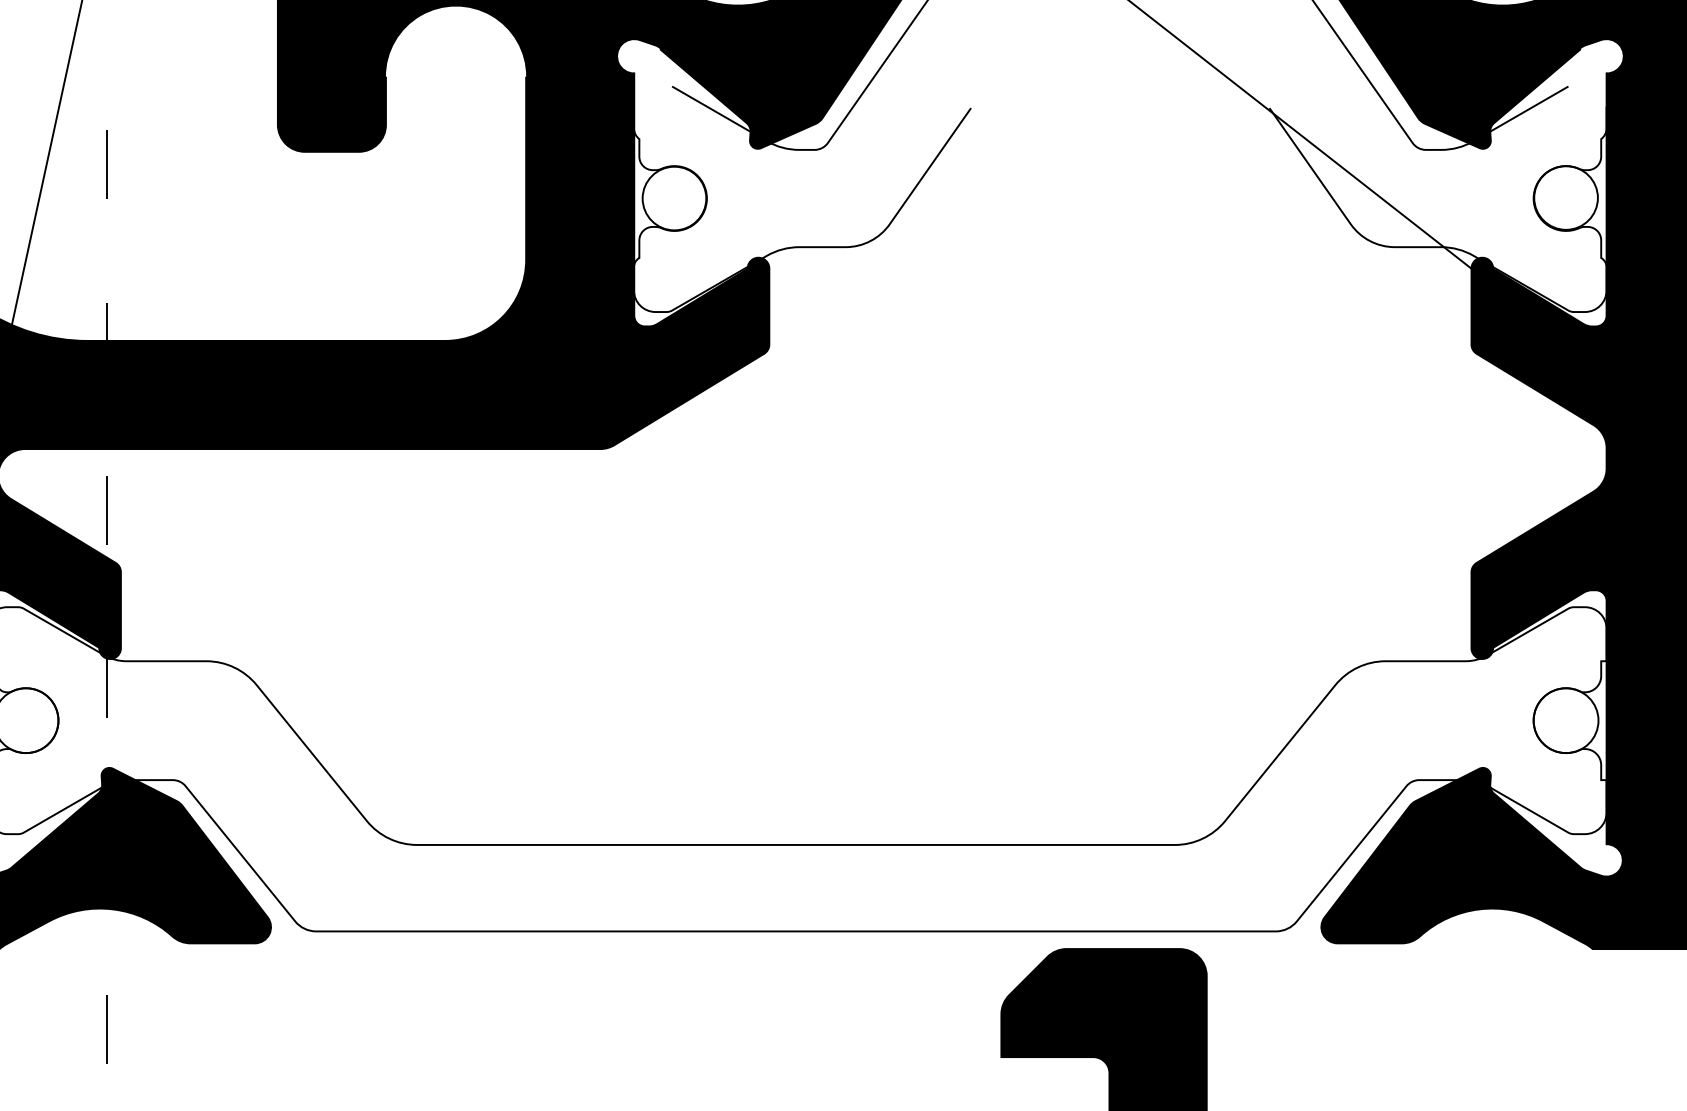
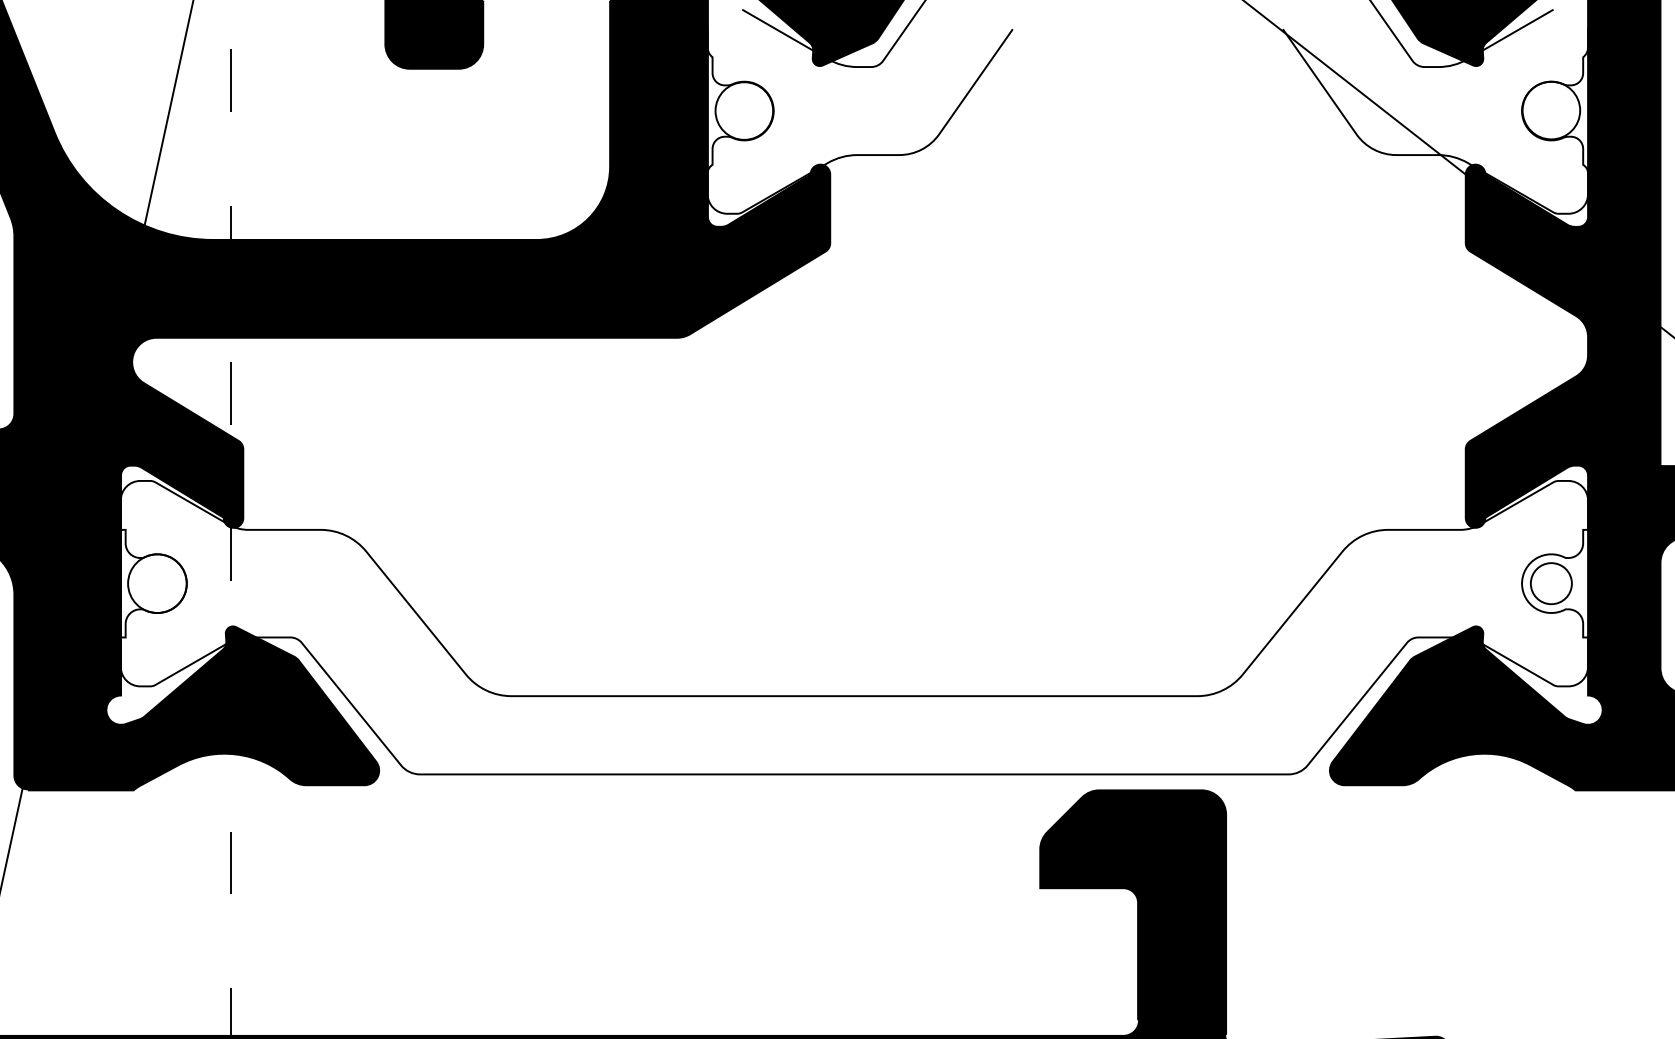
circle: (1566, 720) -> (1551, 583), size x0.7

